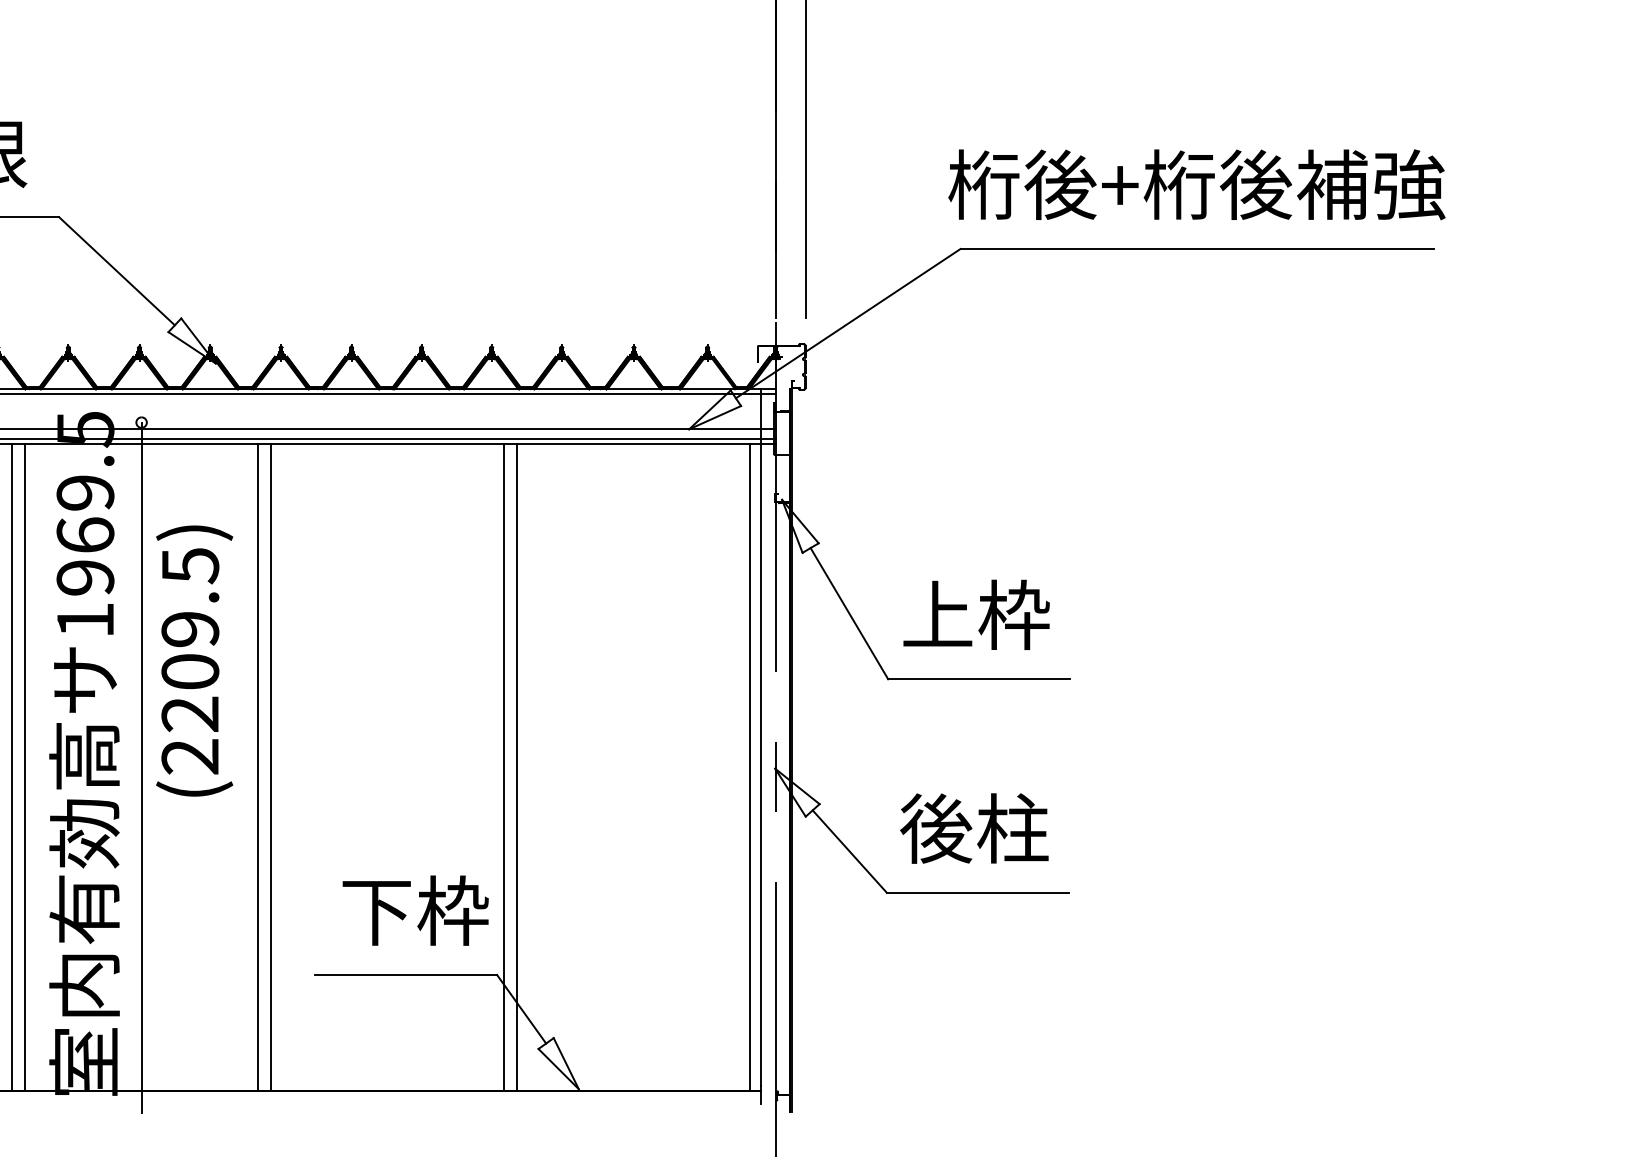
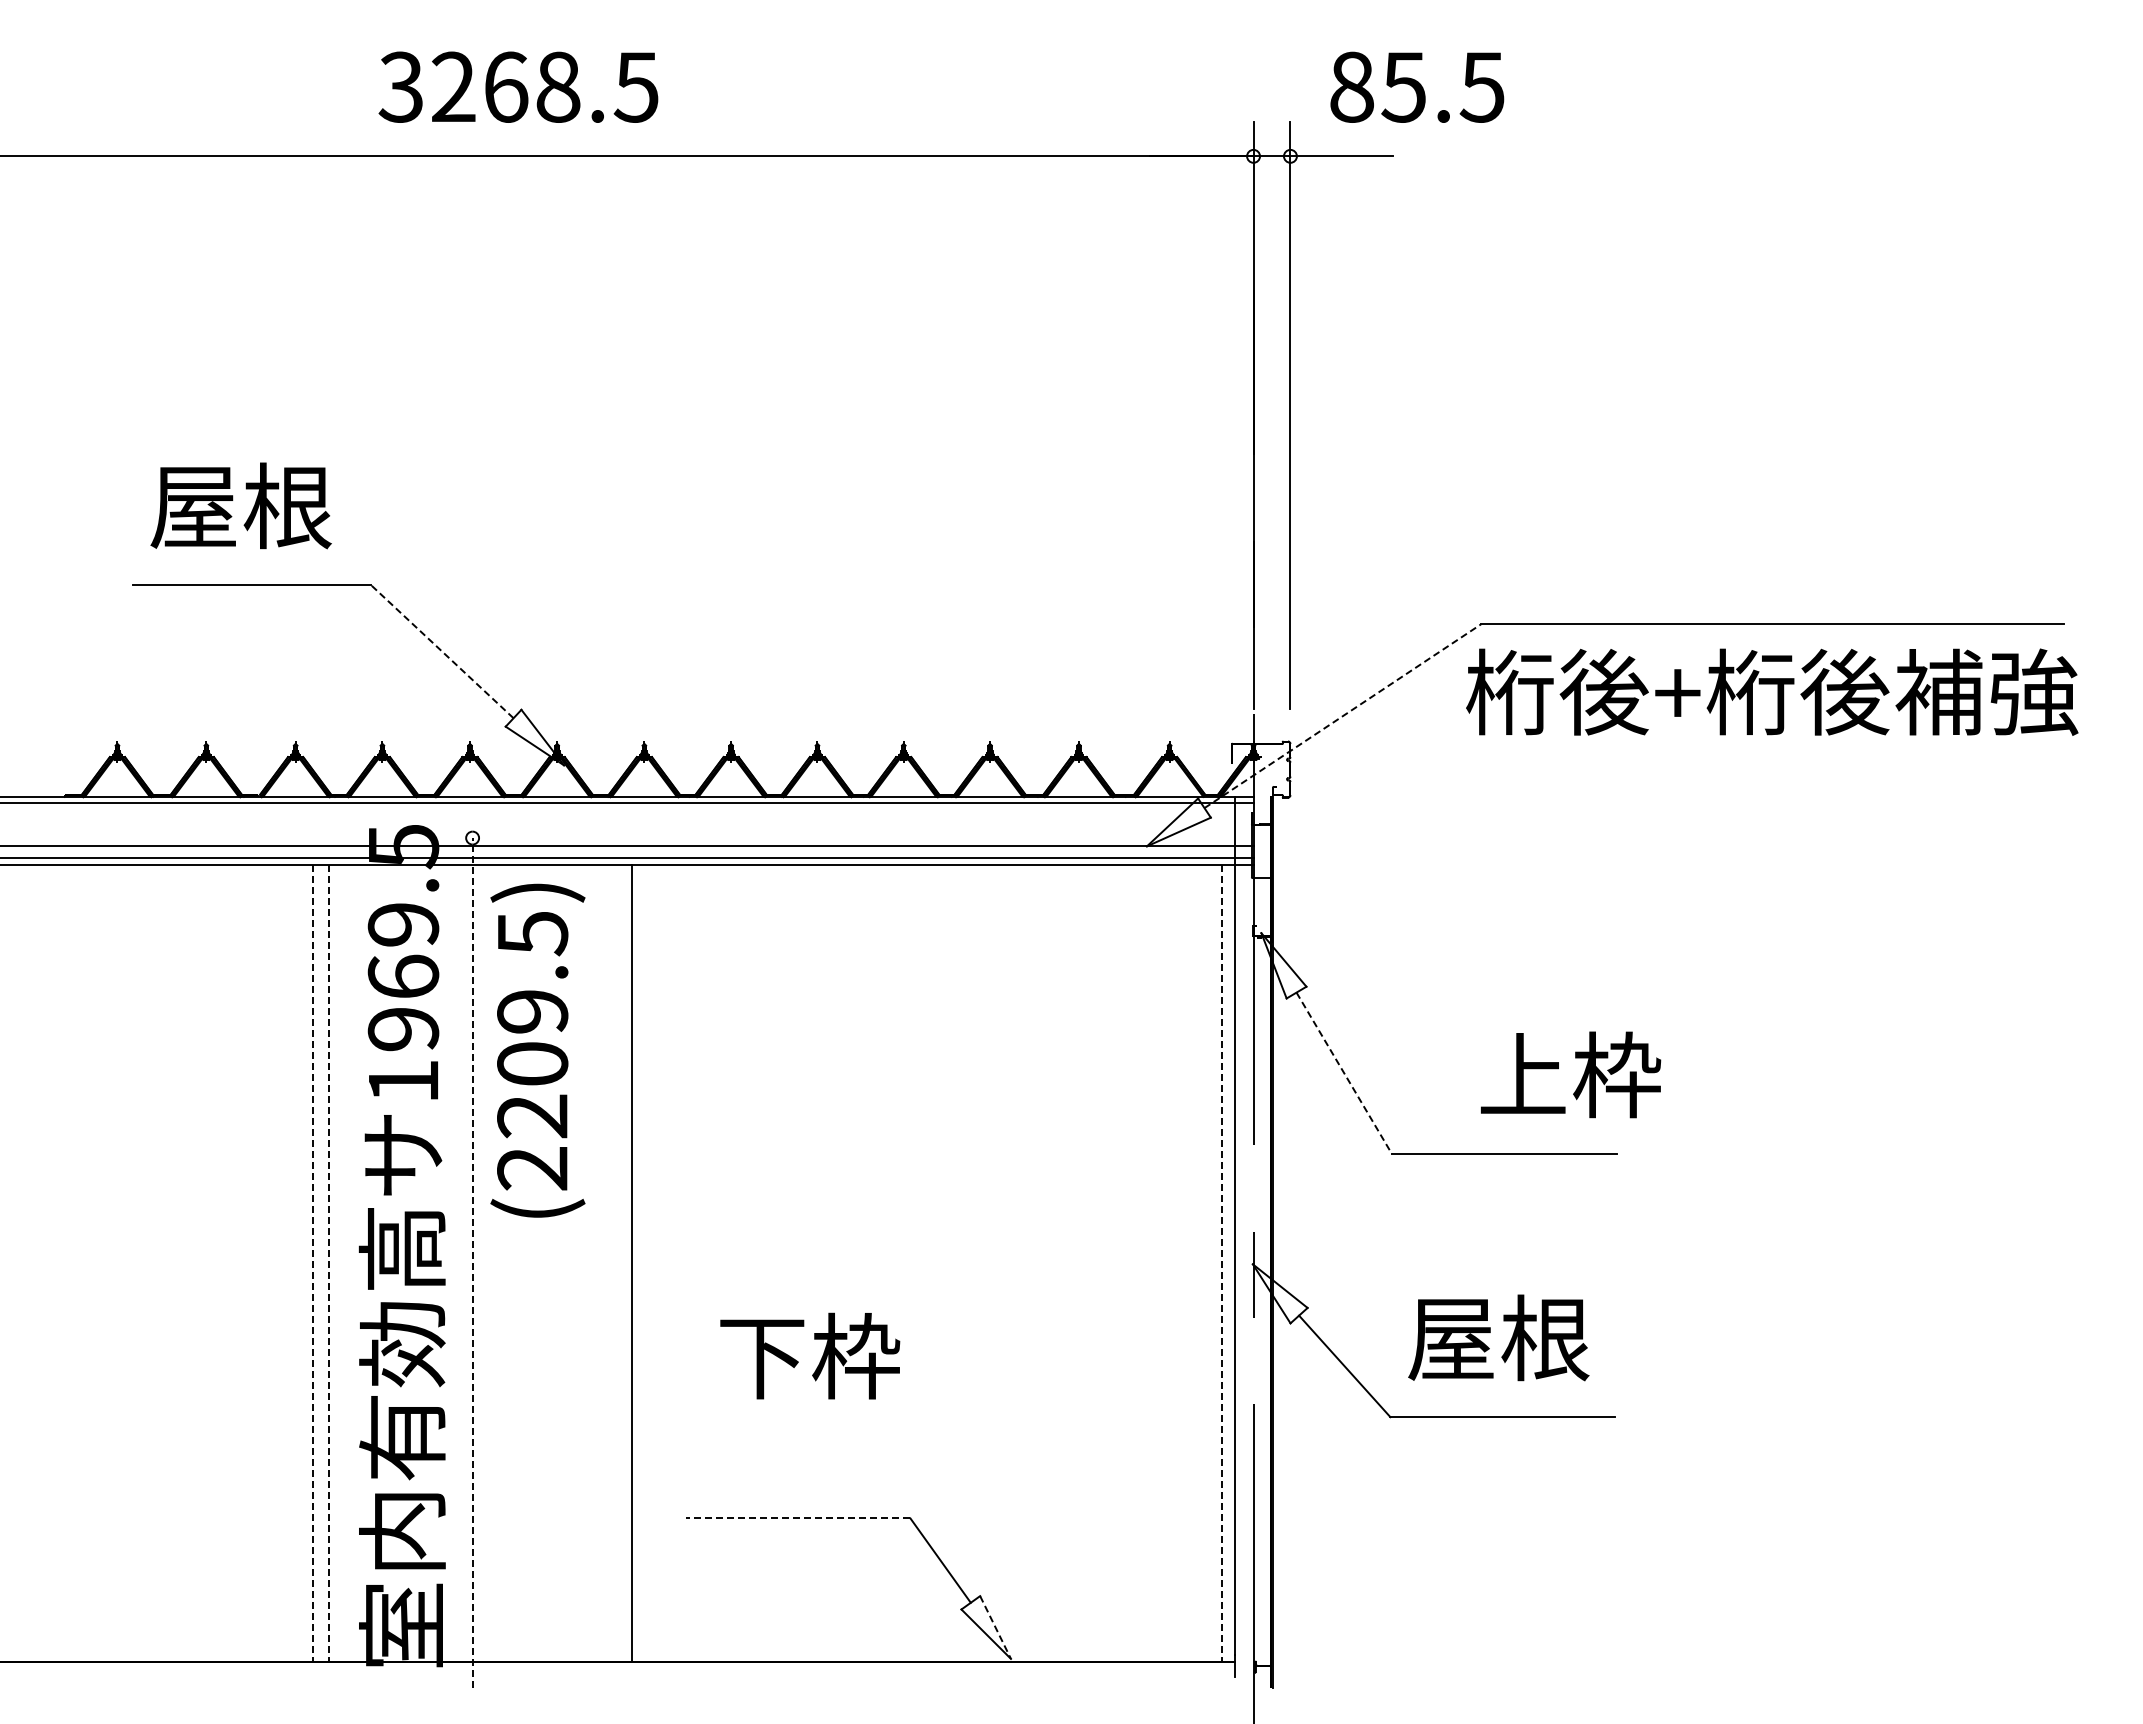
text: (1197, 184) -> (1772, 691), moved
line: (116, 271) -> (441, 651), solid -> dashed
line: (848, 323) -> (1343, 715), solid -> dashed
line: (849, 613) -> (1344, 1073), solid -> dashed
text: (977, 614) -> (1571, 1074), moved
text: (194, 660) -> (537, 1050), moved
line: (257, 767) -> (615, 1262), removed
line: (503, 767) -> (918, 1262), removed
line: (516, 767) -> (934, 1262), removed
line: (12, 768) -> (313, 1263), solid -> dashed
line: (25, 768) -> (329, 1263), solid -> dashed
line: (141, 768) -> (472, 1263), solid -> dashed
line: (750, 768) -> (1222, 1263), solid -> dashed
text: (973, 828) -> (1497, 1337), 後柱 -> 屋根
text: (415, 910) -> (810, 1355), moved
line: (405, 975) -> (797, 1518), solid -> dashed
line: (566, 1063) -> (995, 1627), solid -> dashed

